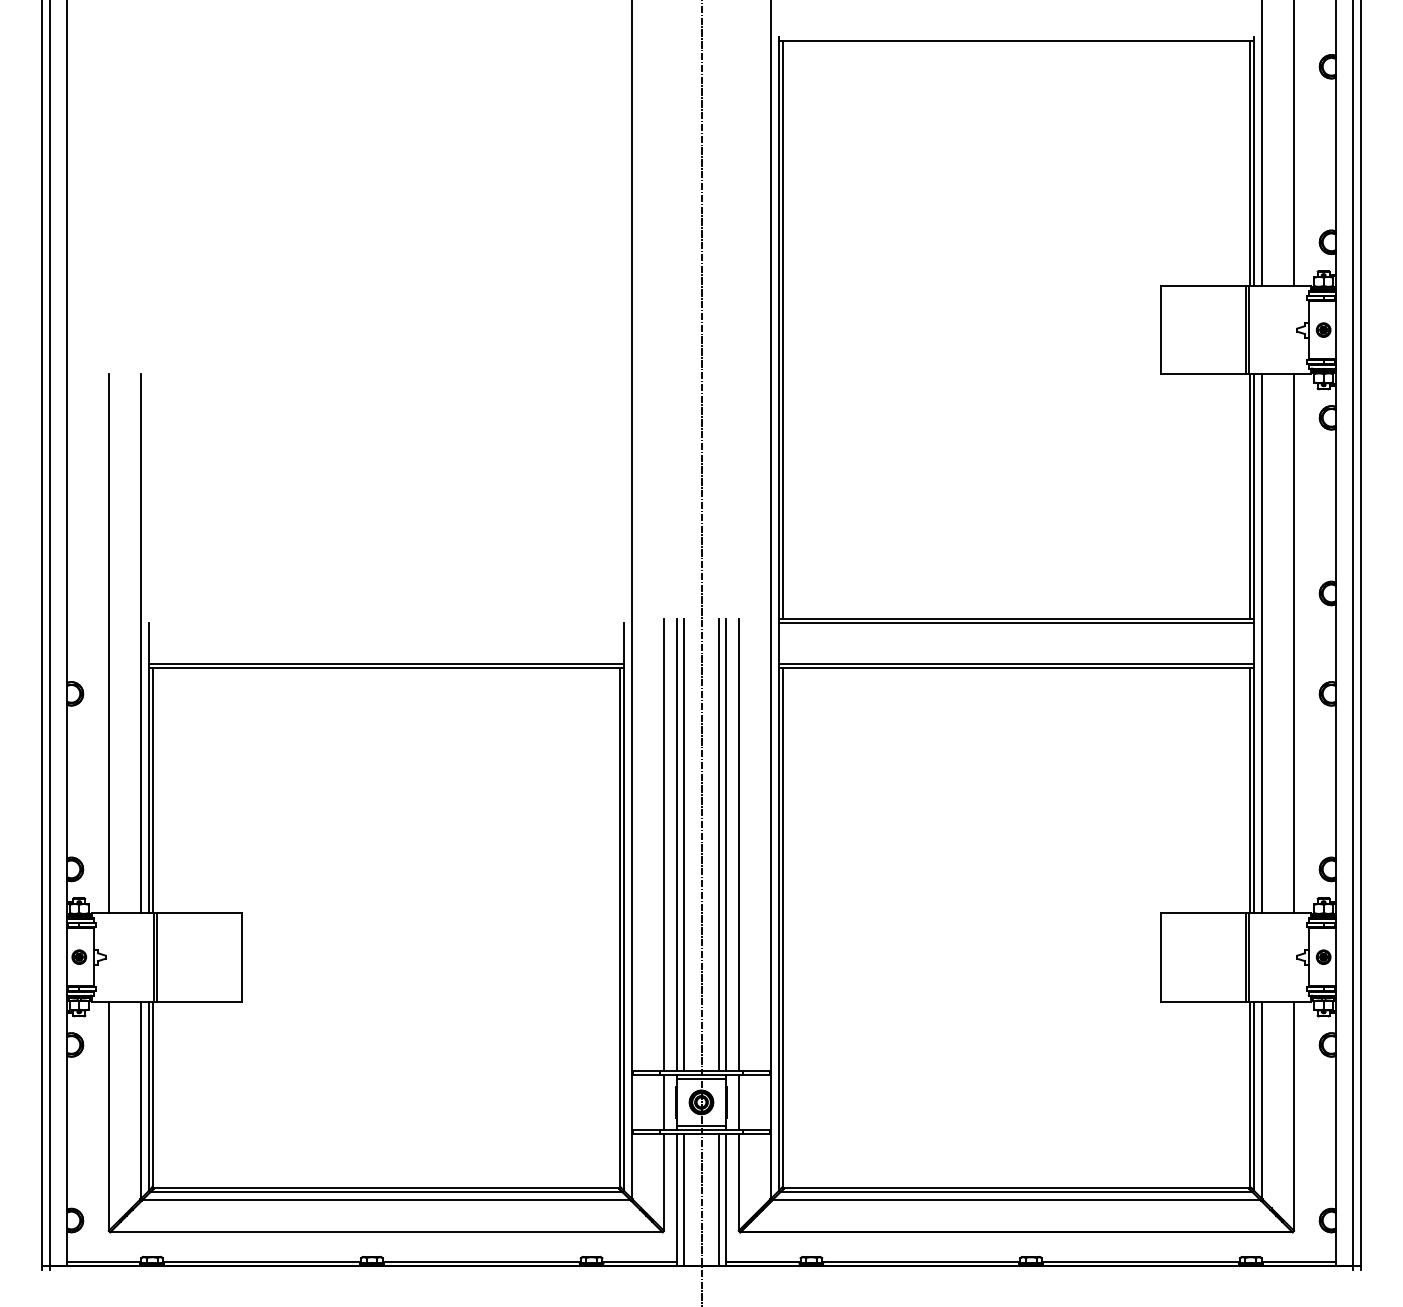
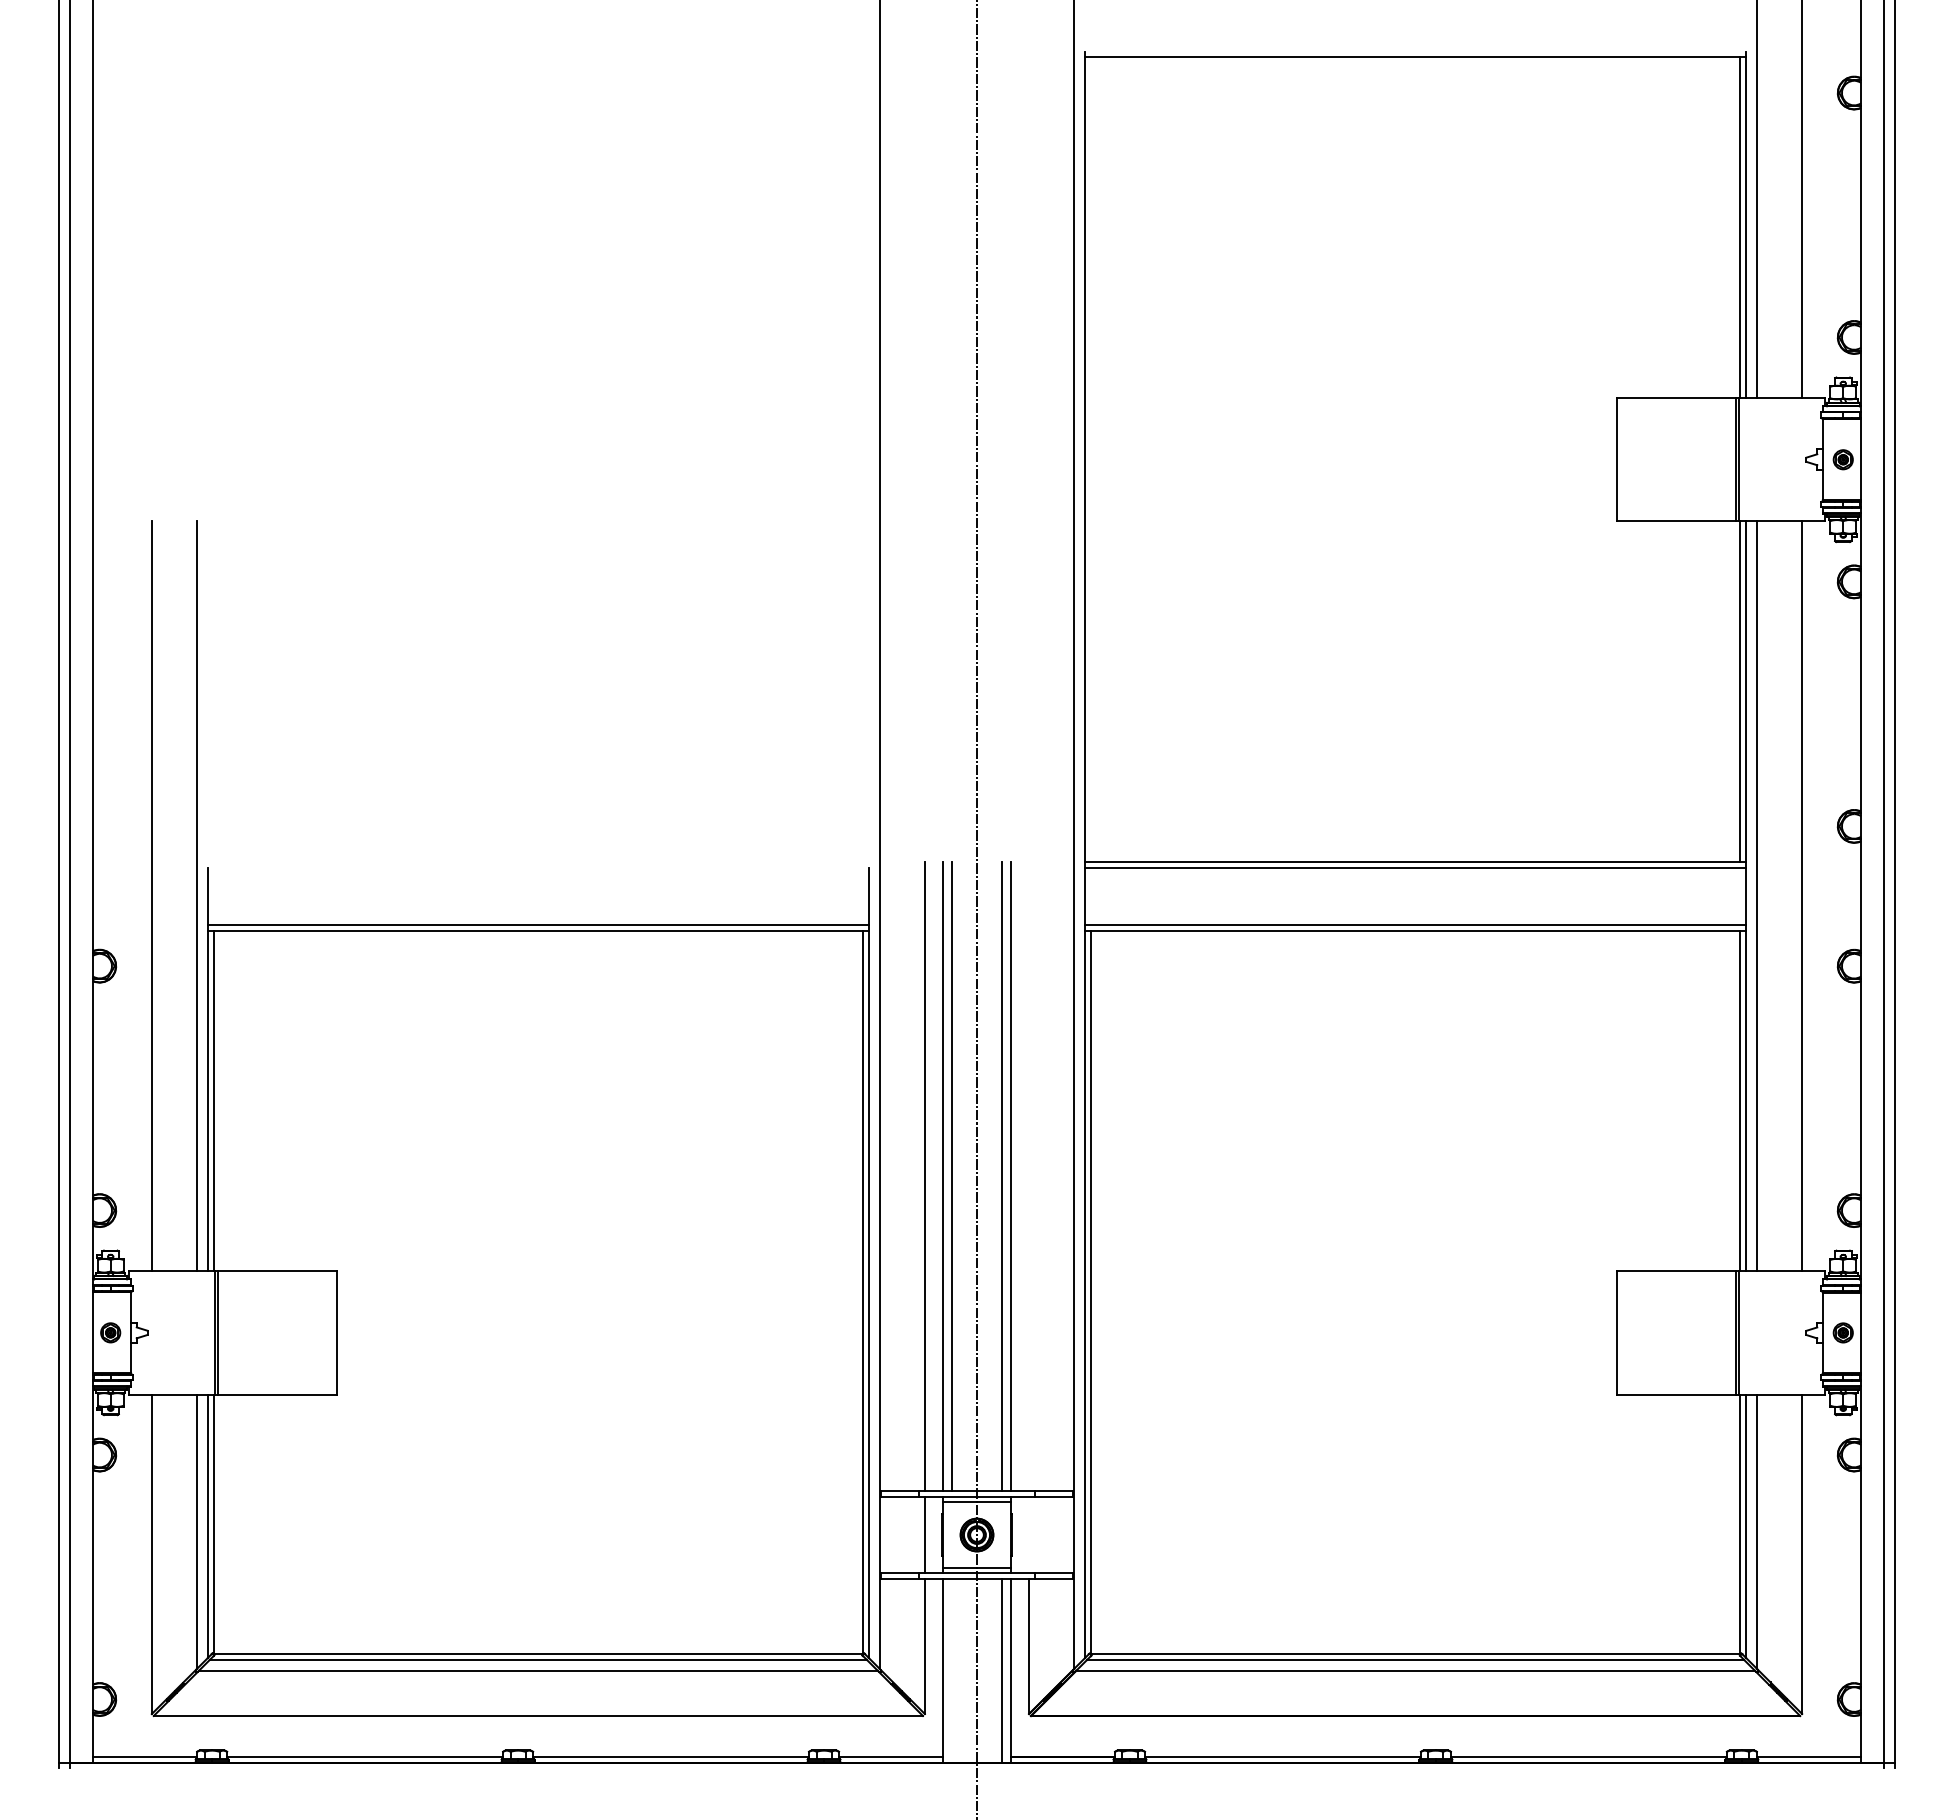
line: (783, 329) -> (1090, 459), removed
line: (739, 844) -> (1029, 1176), removed
line: (739, 1102) -> (1029, 1534), removed
line: (683, 1199) -> (952, 1670), removed

